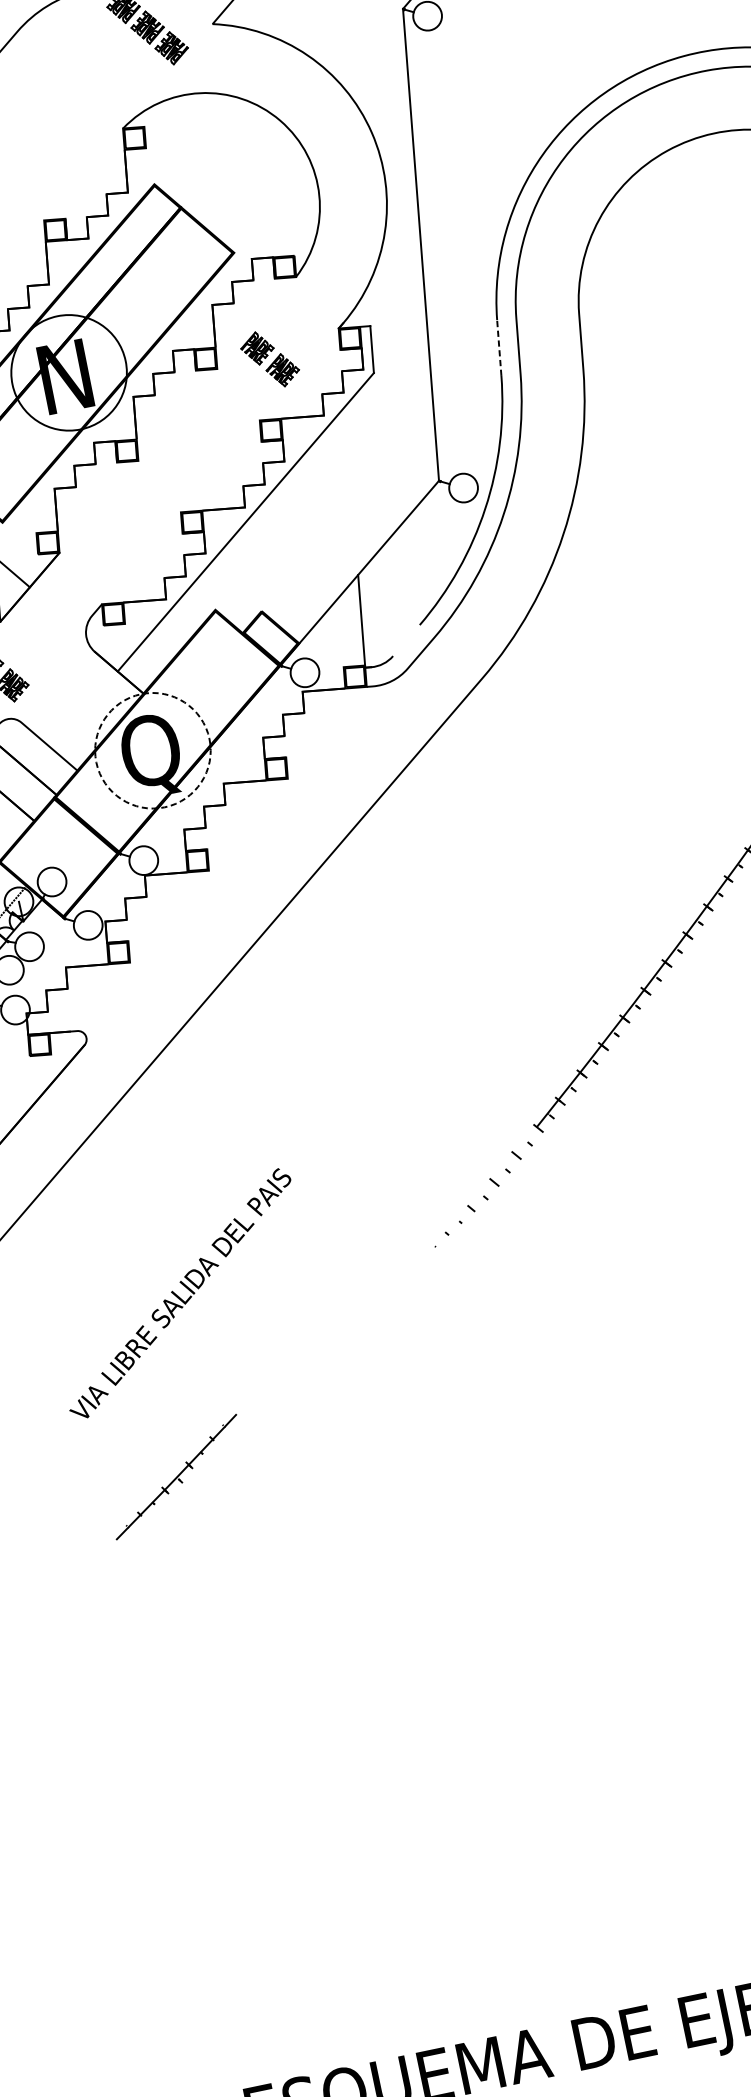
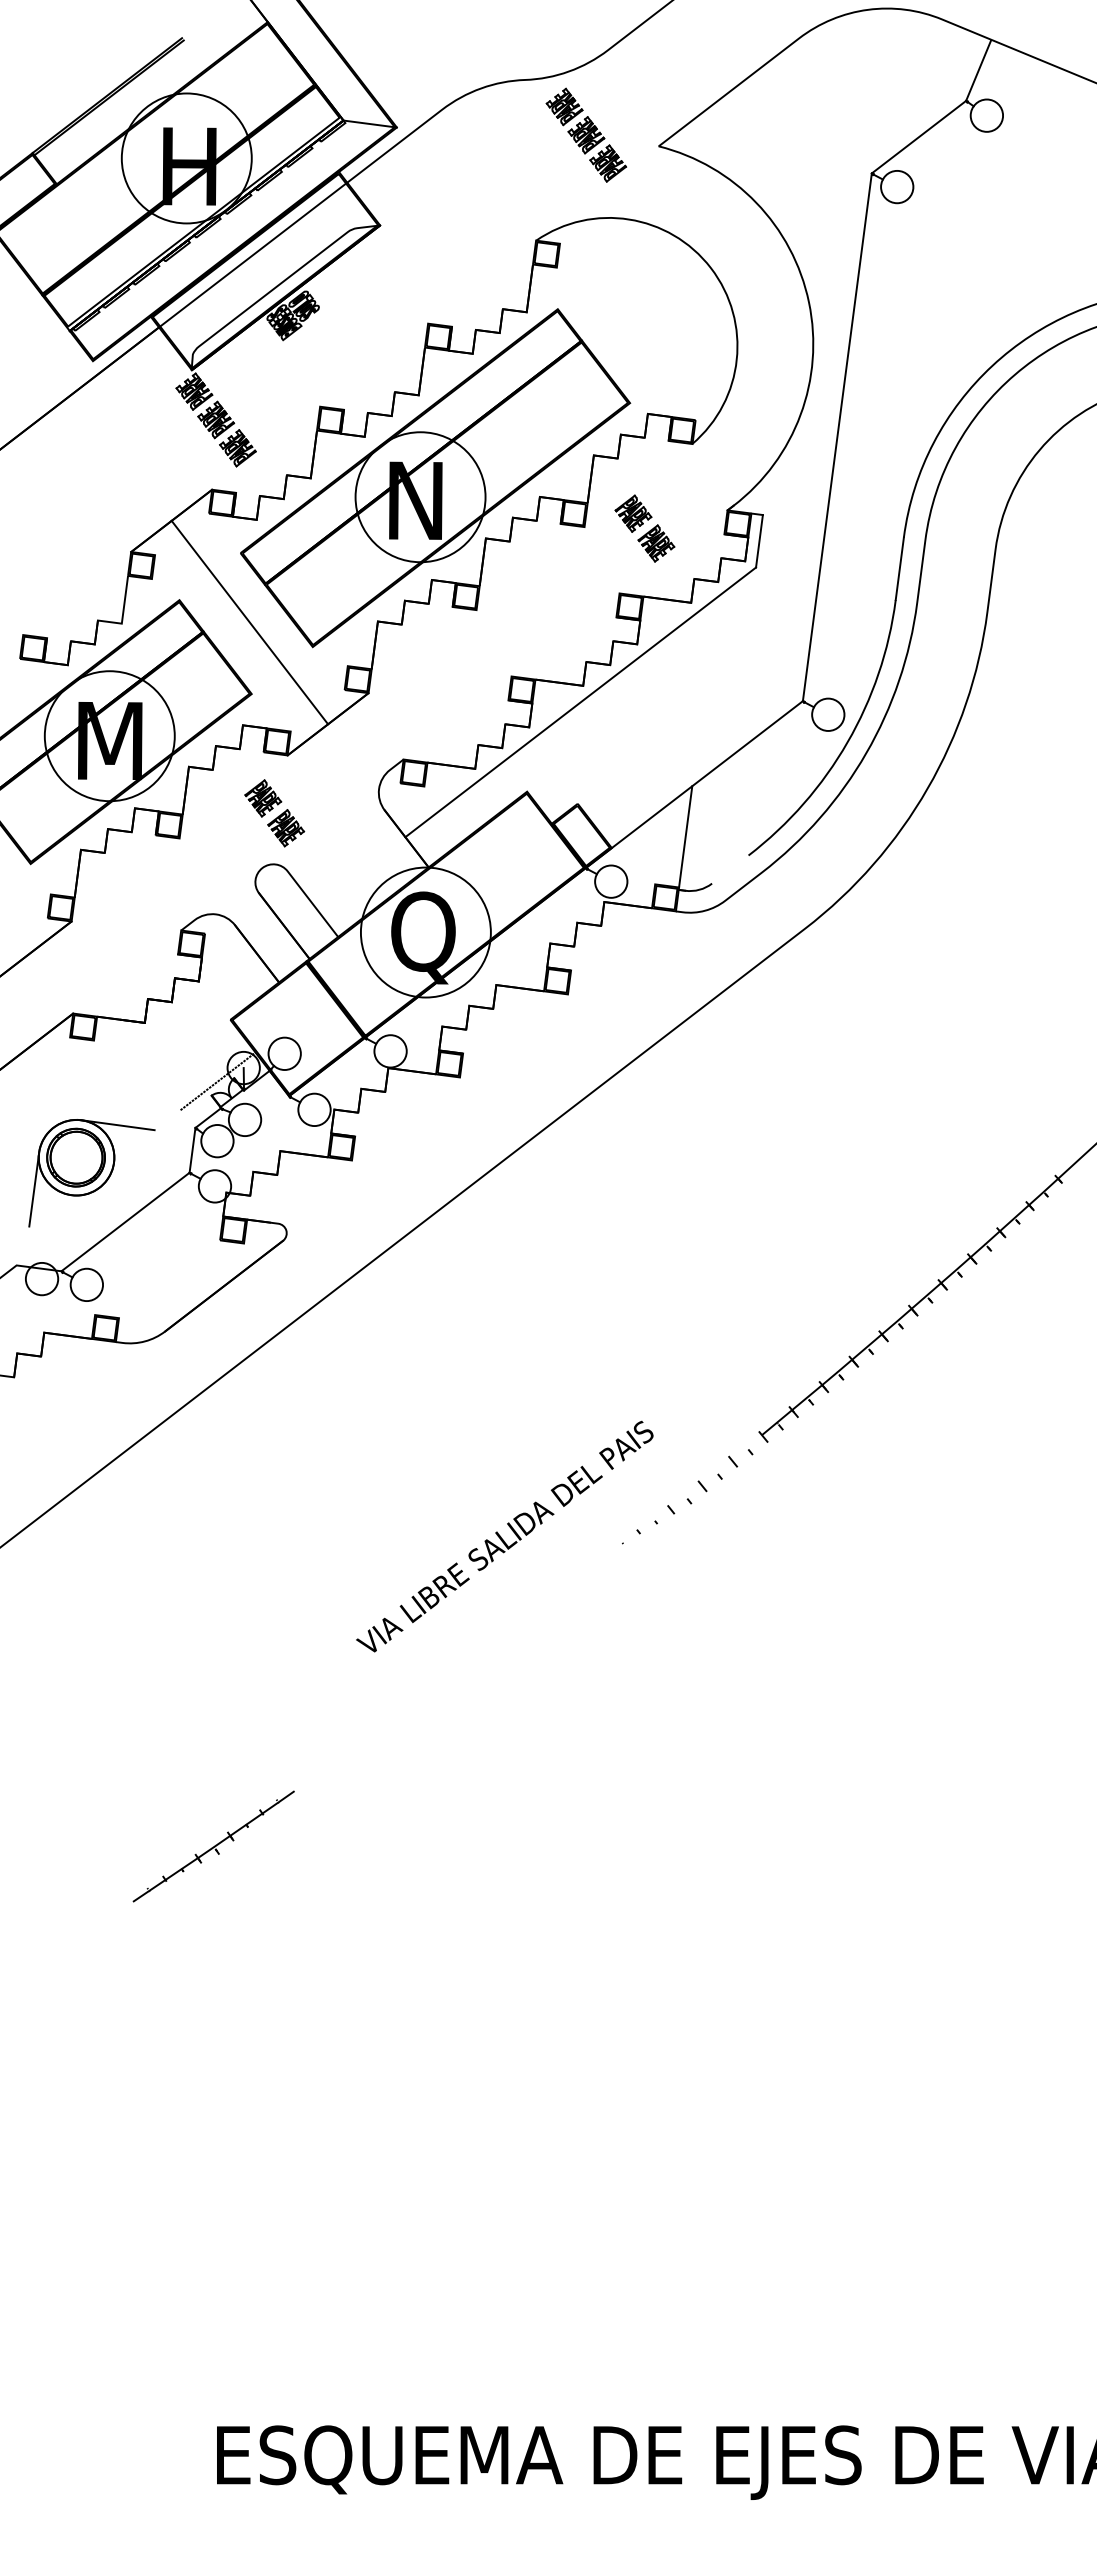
line: (498, 347) -> (899, 568), dashed -> solid
circle: (152, 750) -> (425, 932), dashed -> solid
text: (179, 1293) -> (504, 1536), moved
part: (176, 1477) -> (213, 1846), moved

